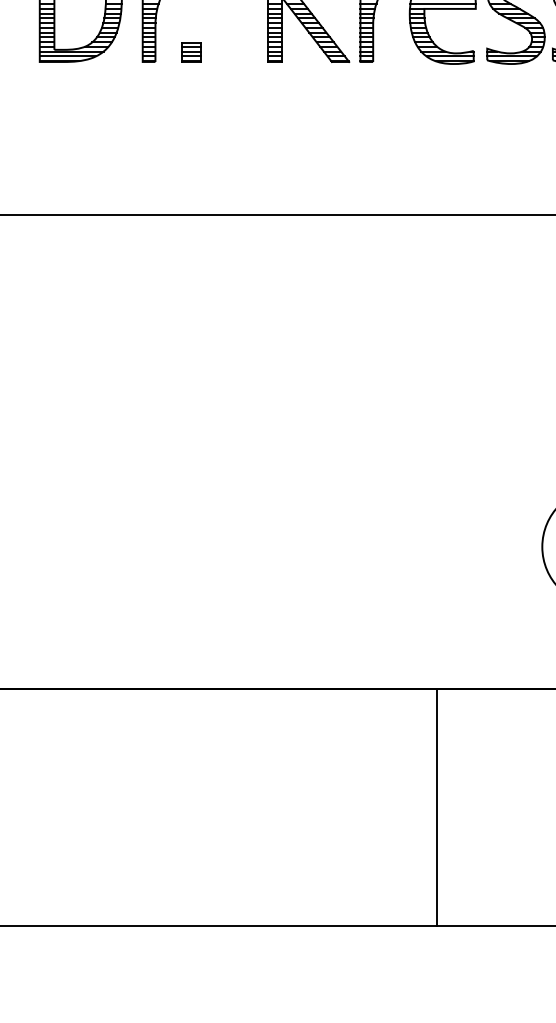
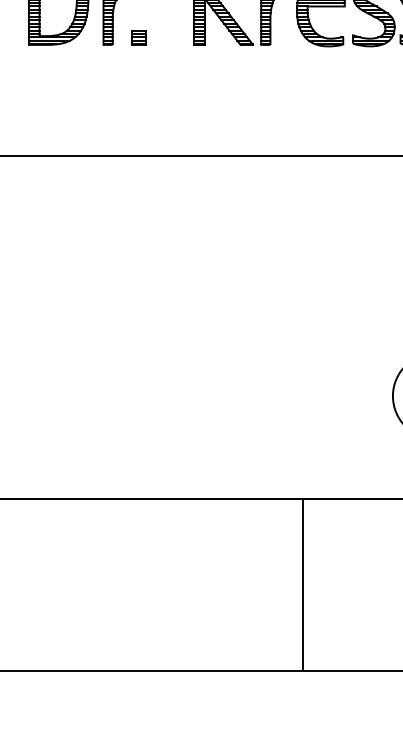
line: (437, 807) -> (303, 584), moved

